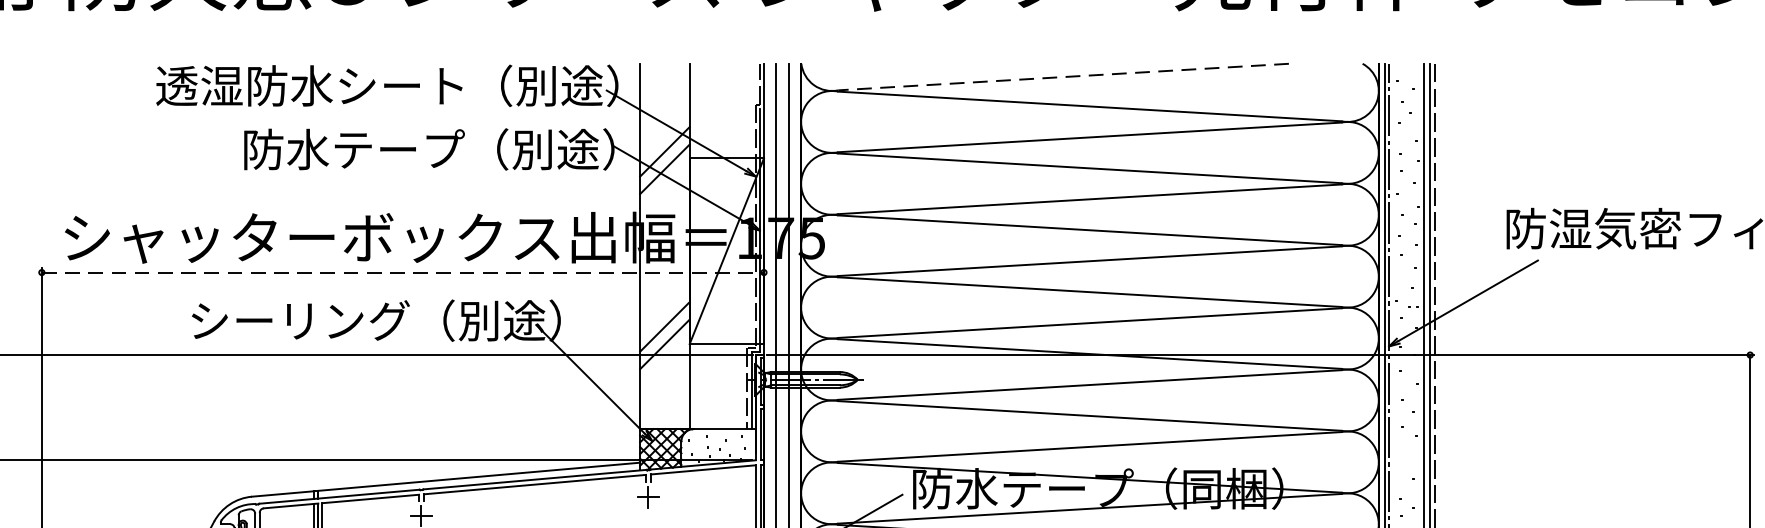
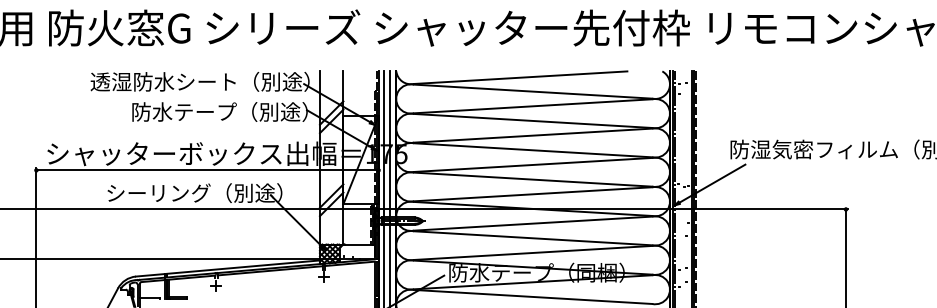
line: (1063, 76) -> (520, 77), dashed -> solid
line: (404, 272) -> (208, 170), dashed -> solid

